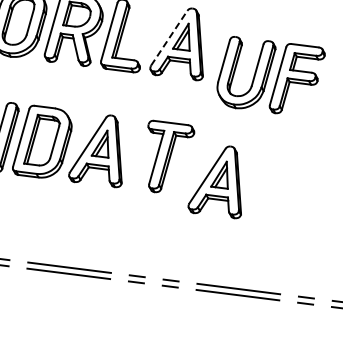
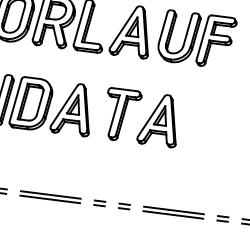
line: (169, 38) -> (123, 28), dashed -> solid
part: (270, 75) -> (197, 38), moved
part: (214, 182) -> (156, 121), moved

